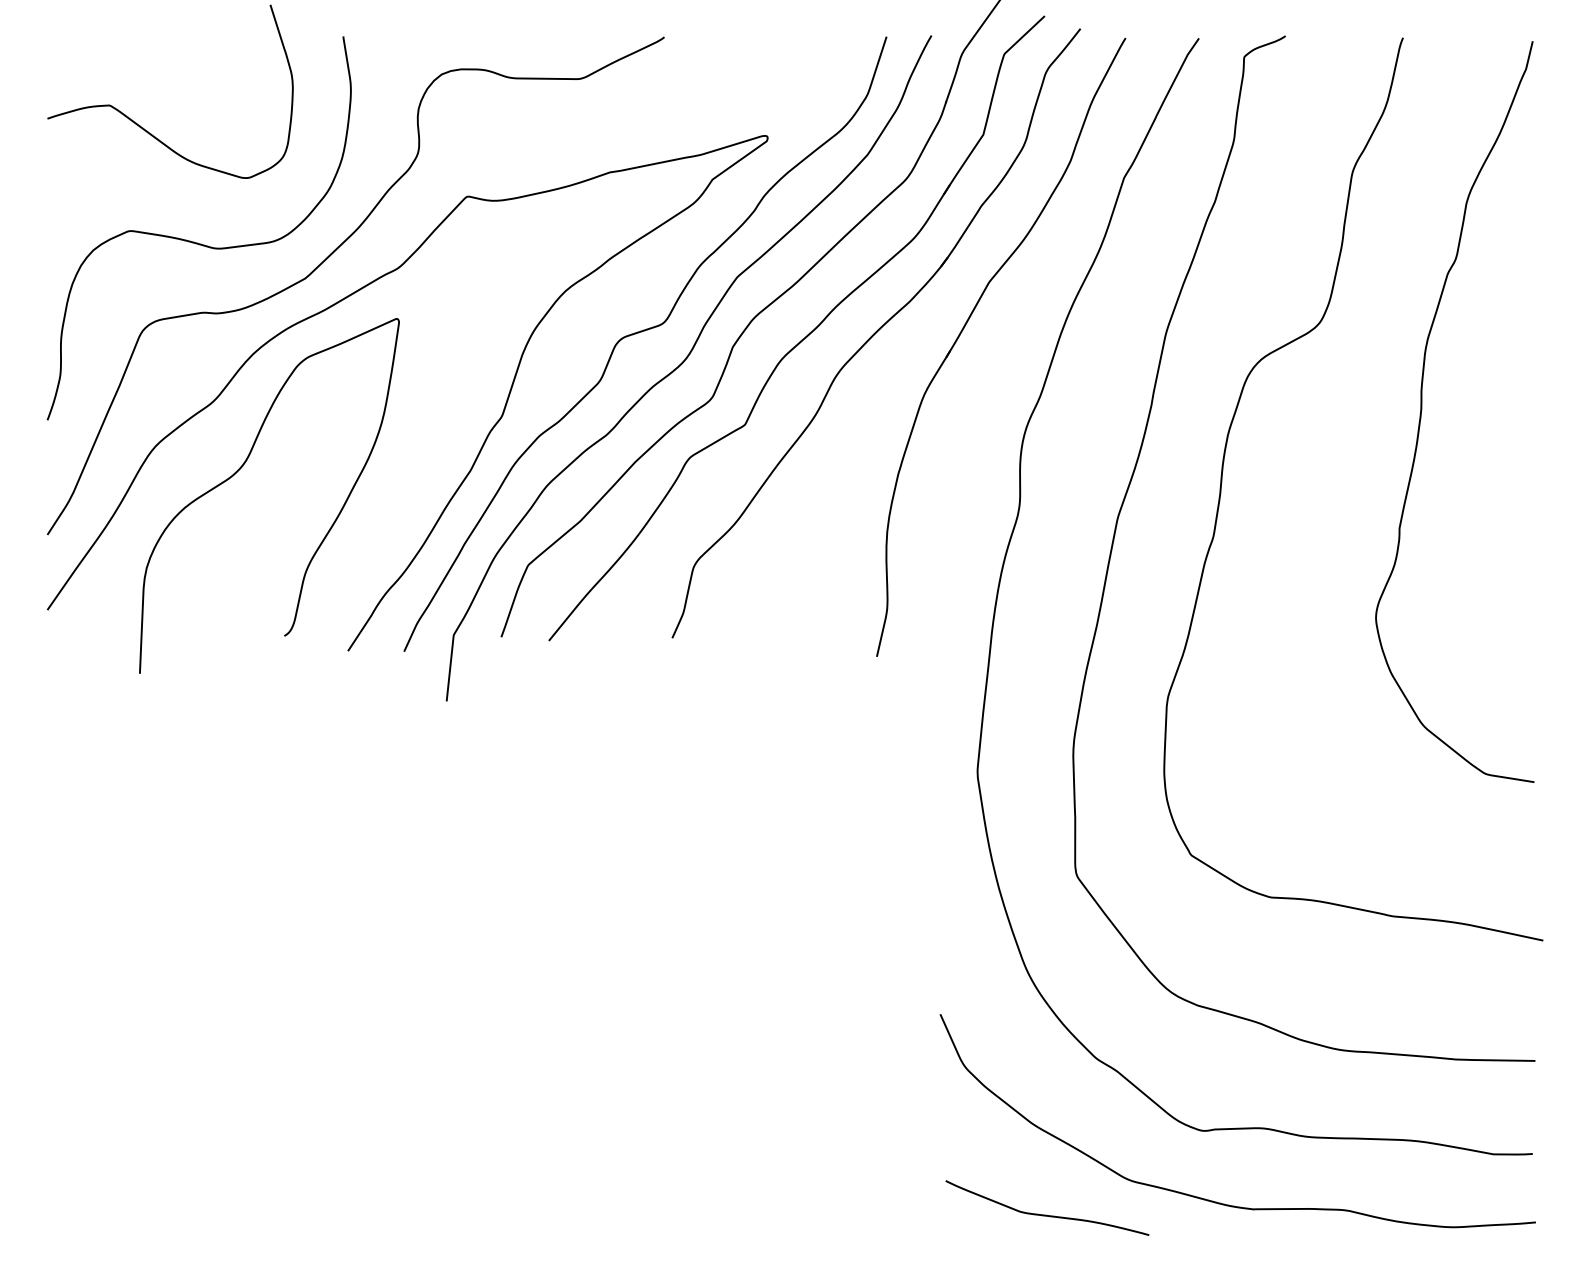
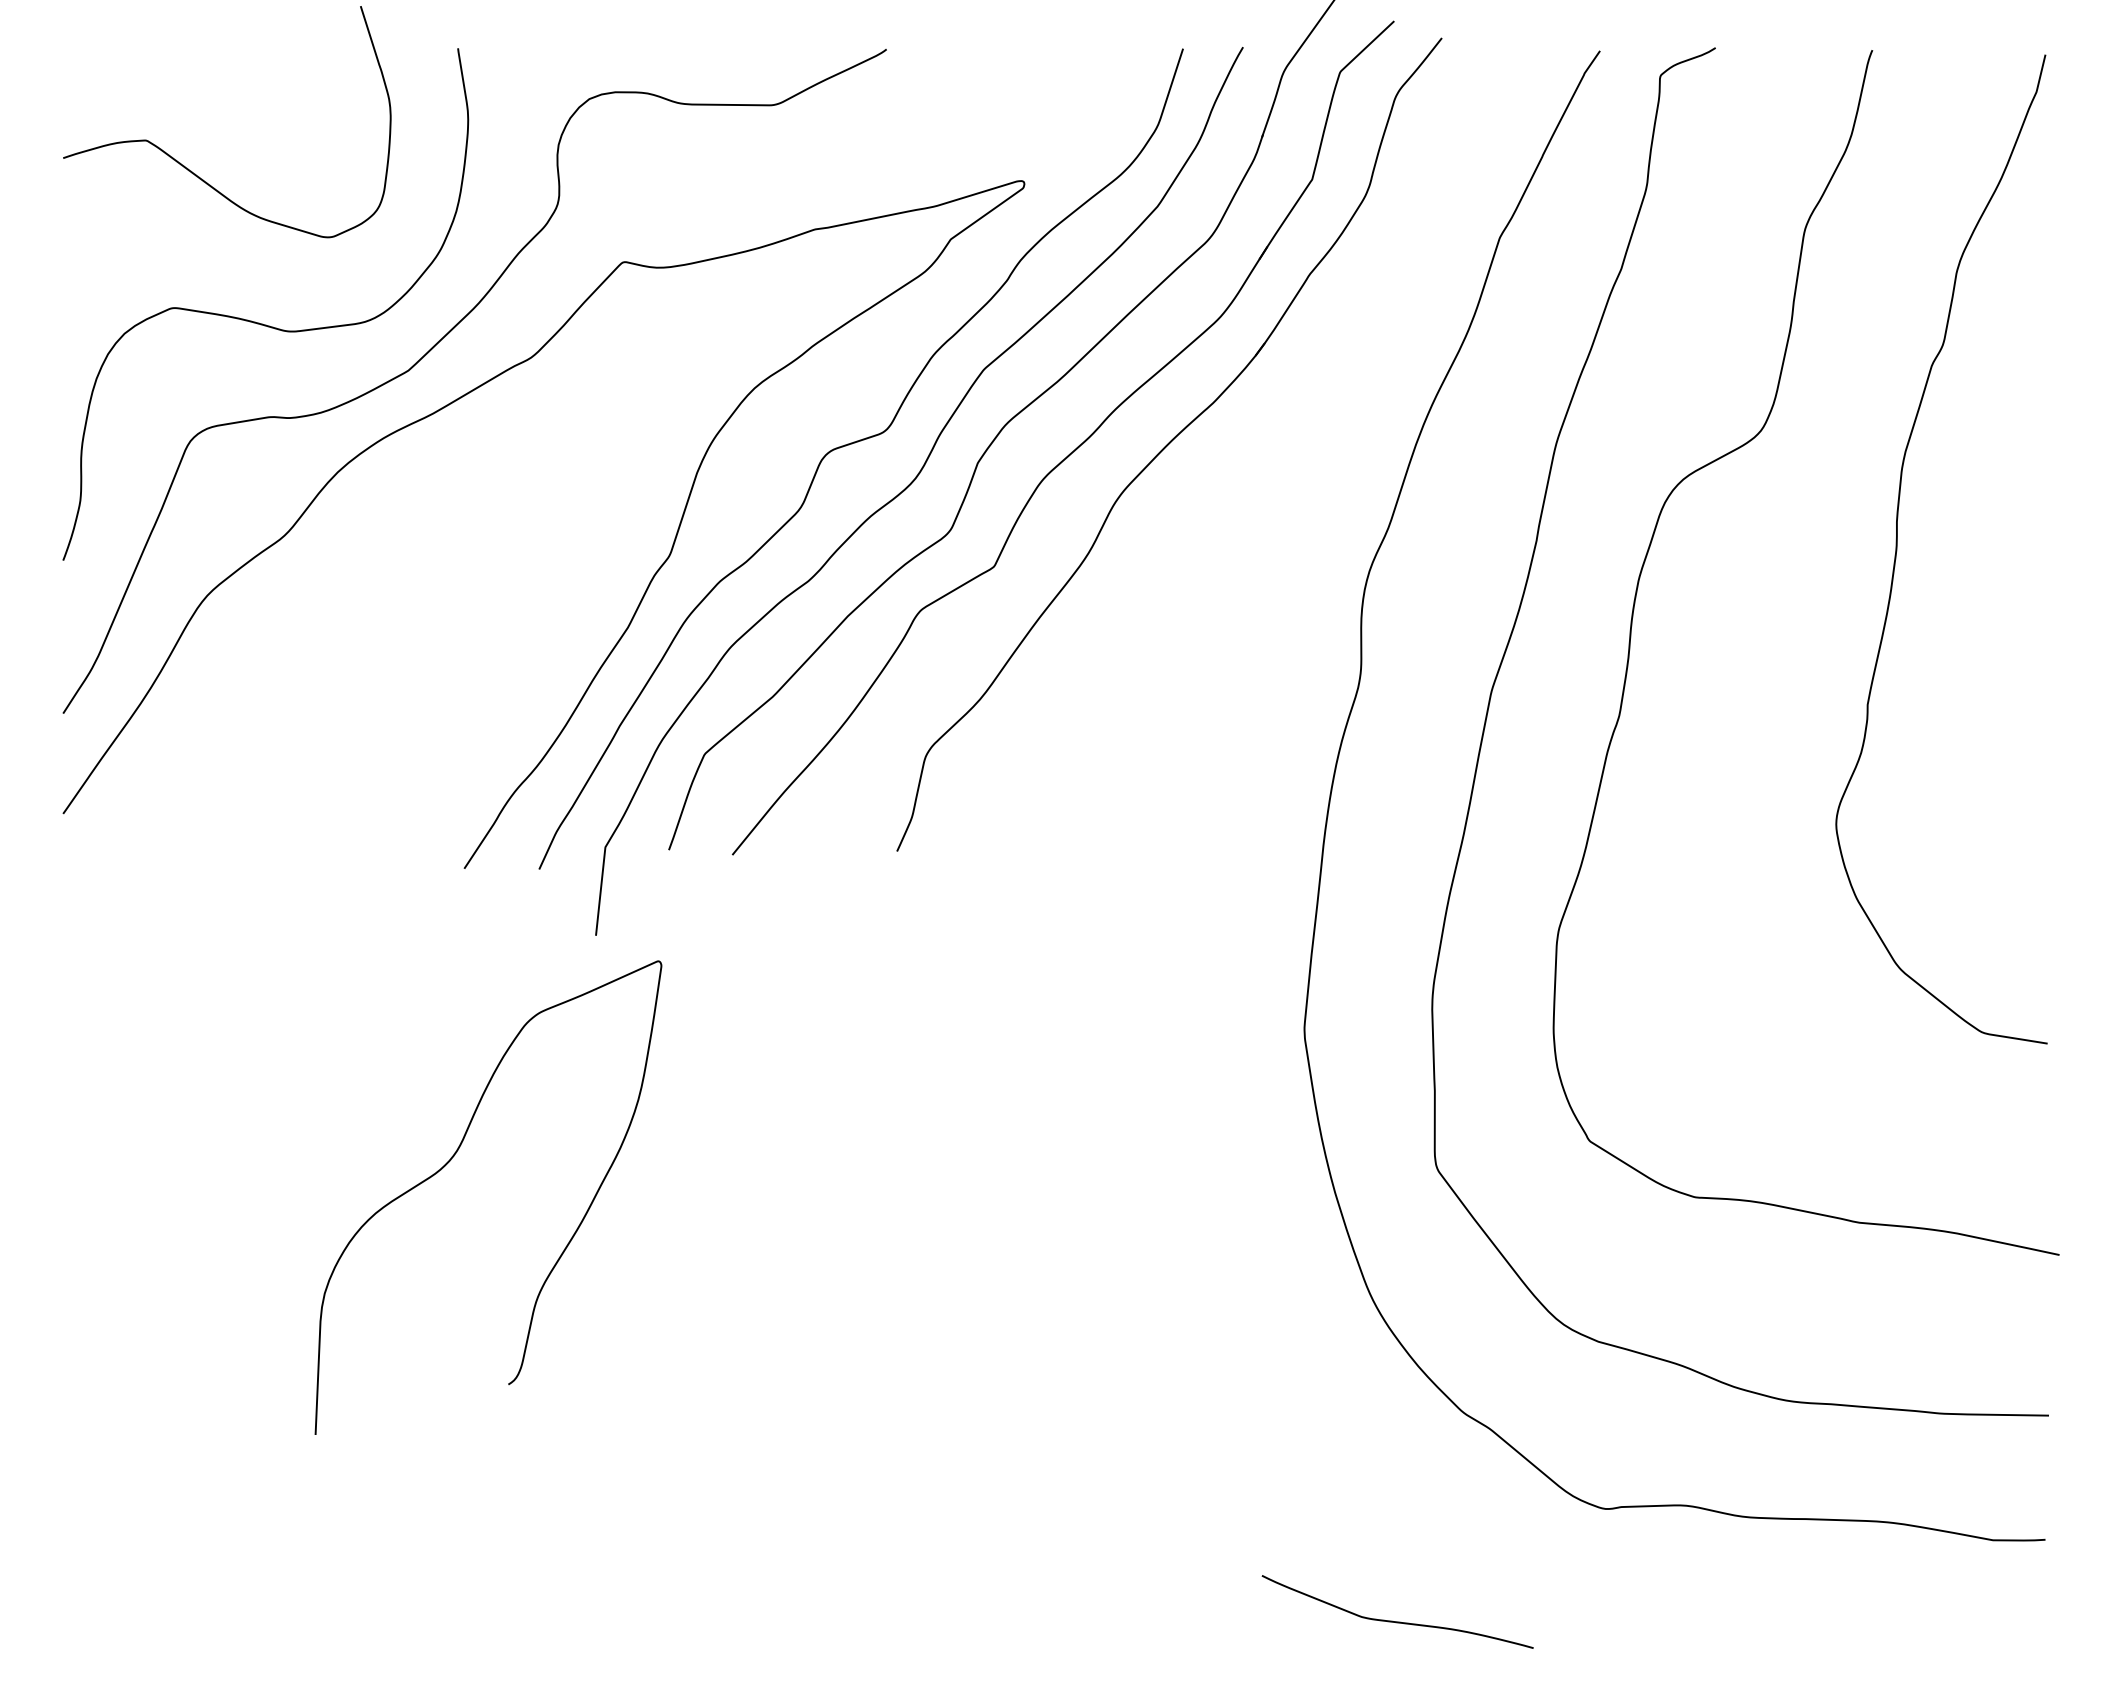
part: (966, 325) -> (1289, 433), removed
curve: (241, 468) -> (451, 1160), moved
curve: (1216, 1201) -> (1623, 1603), removed

